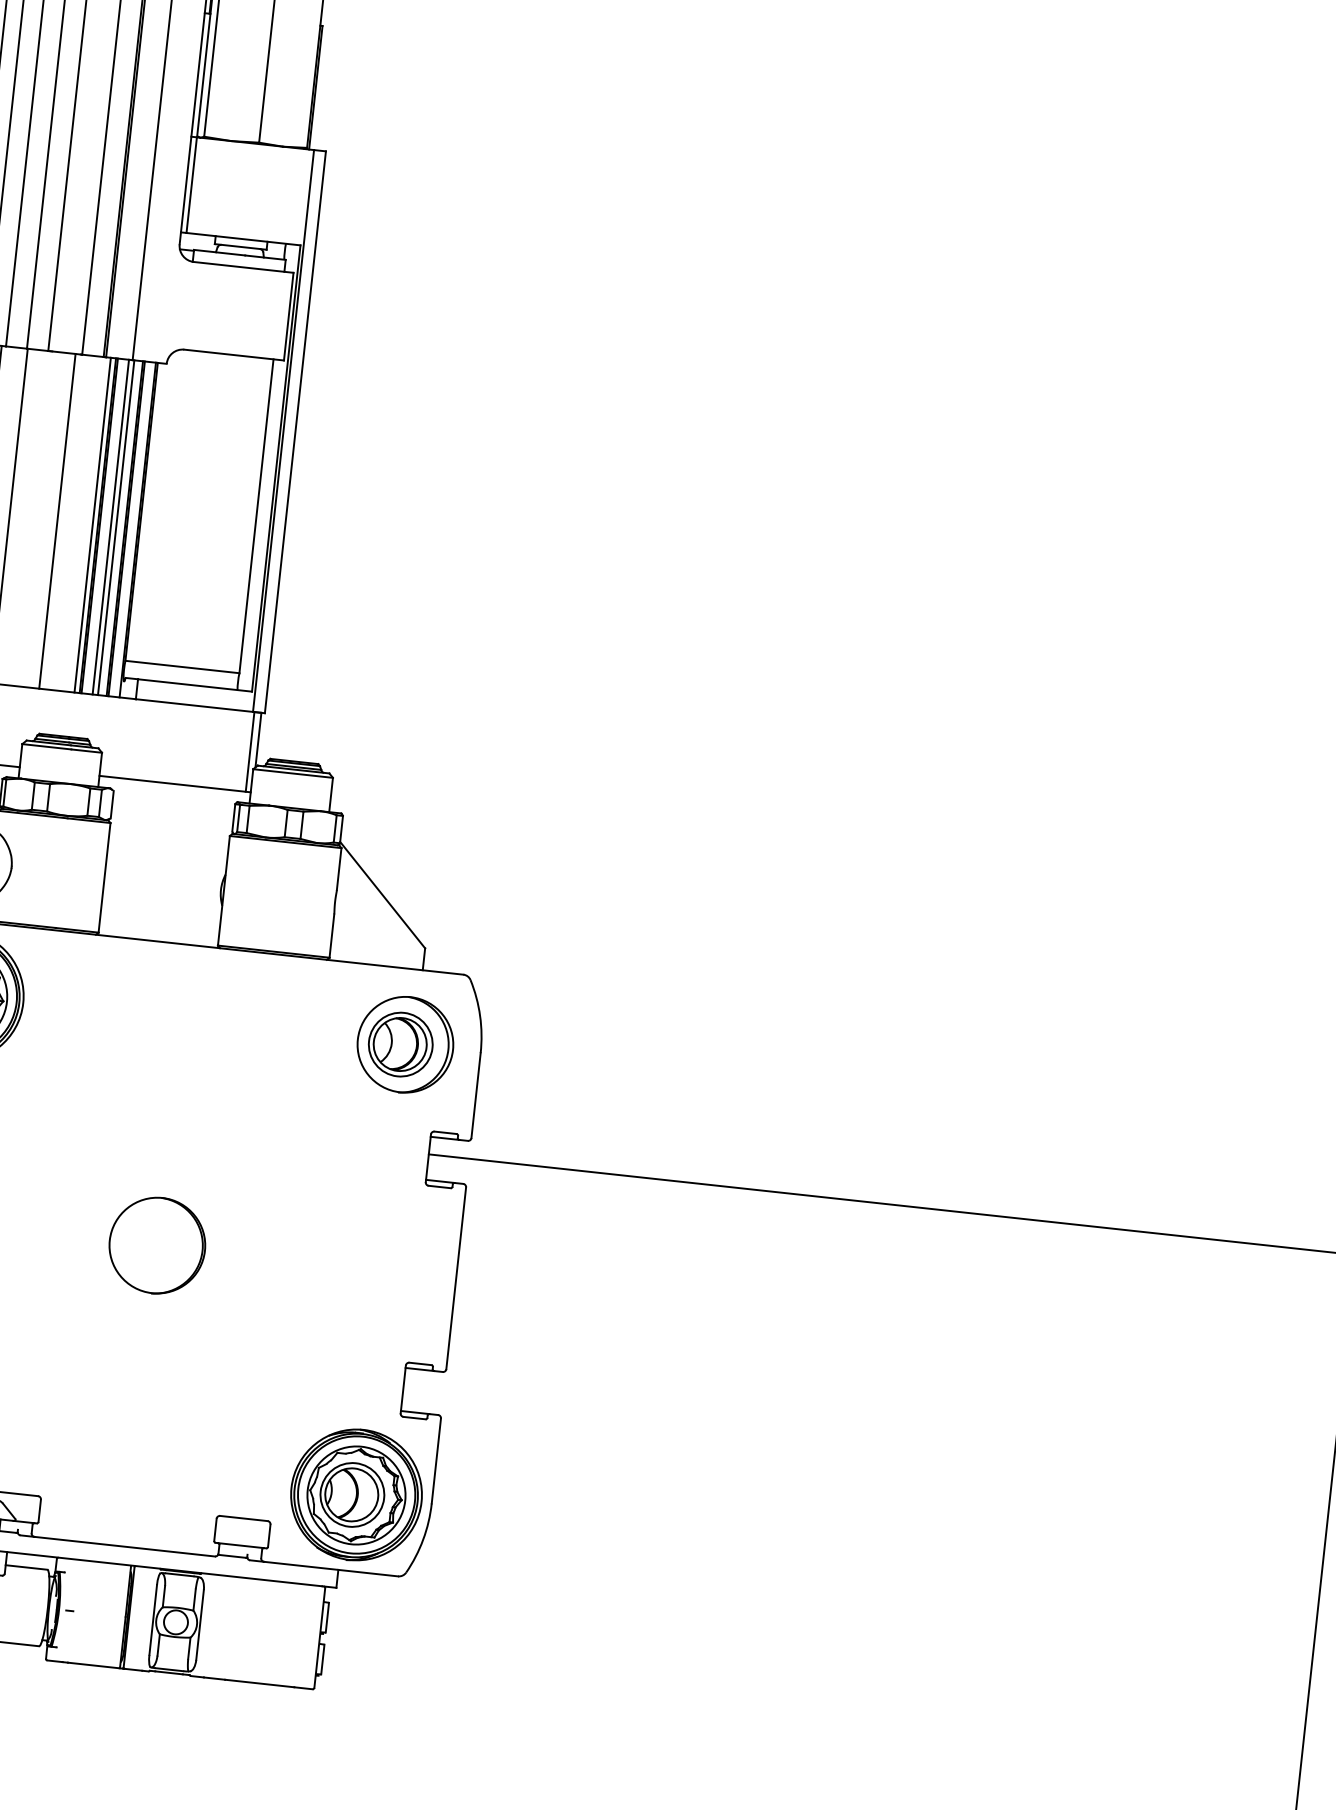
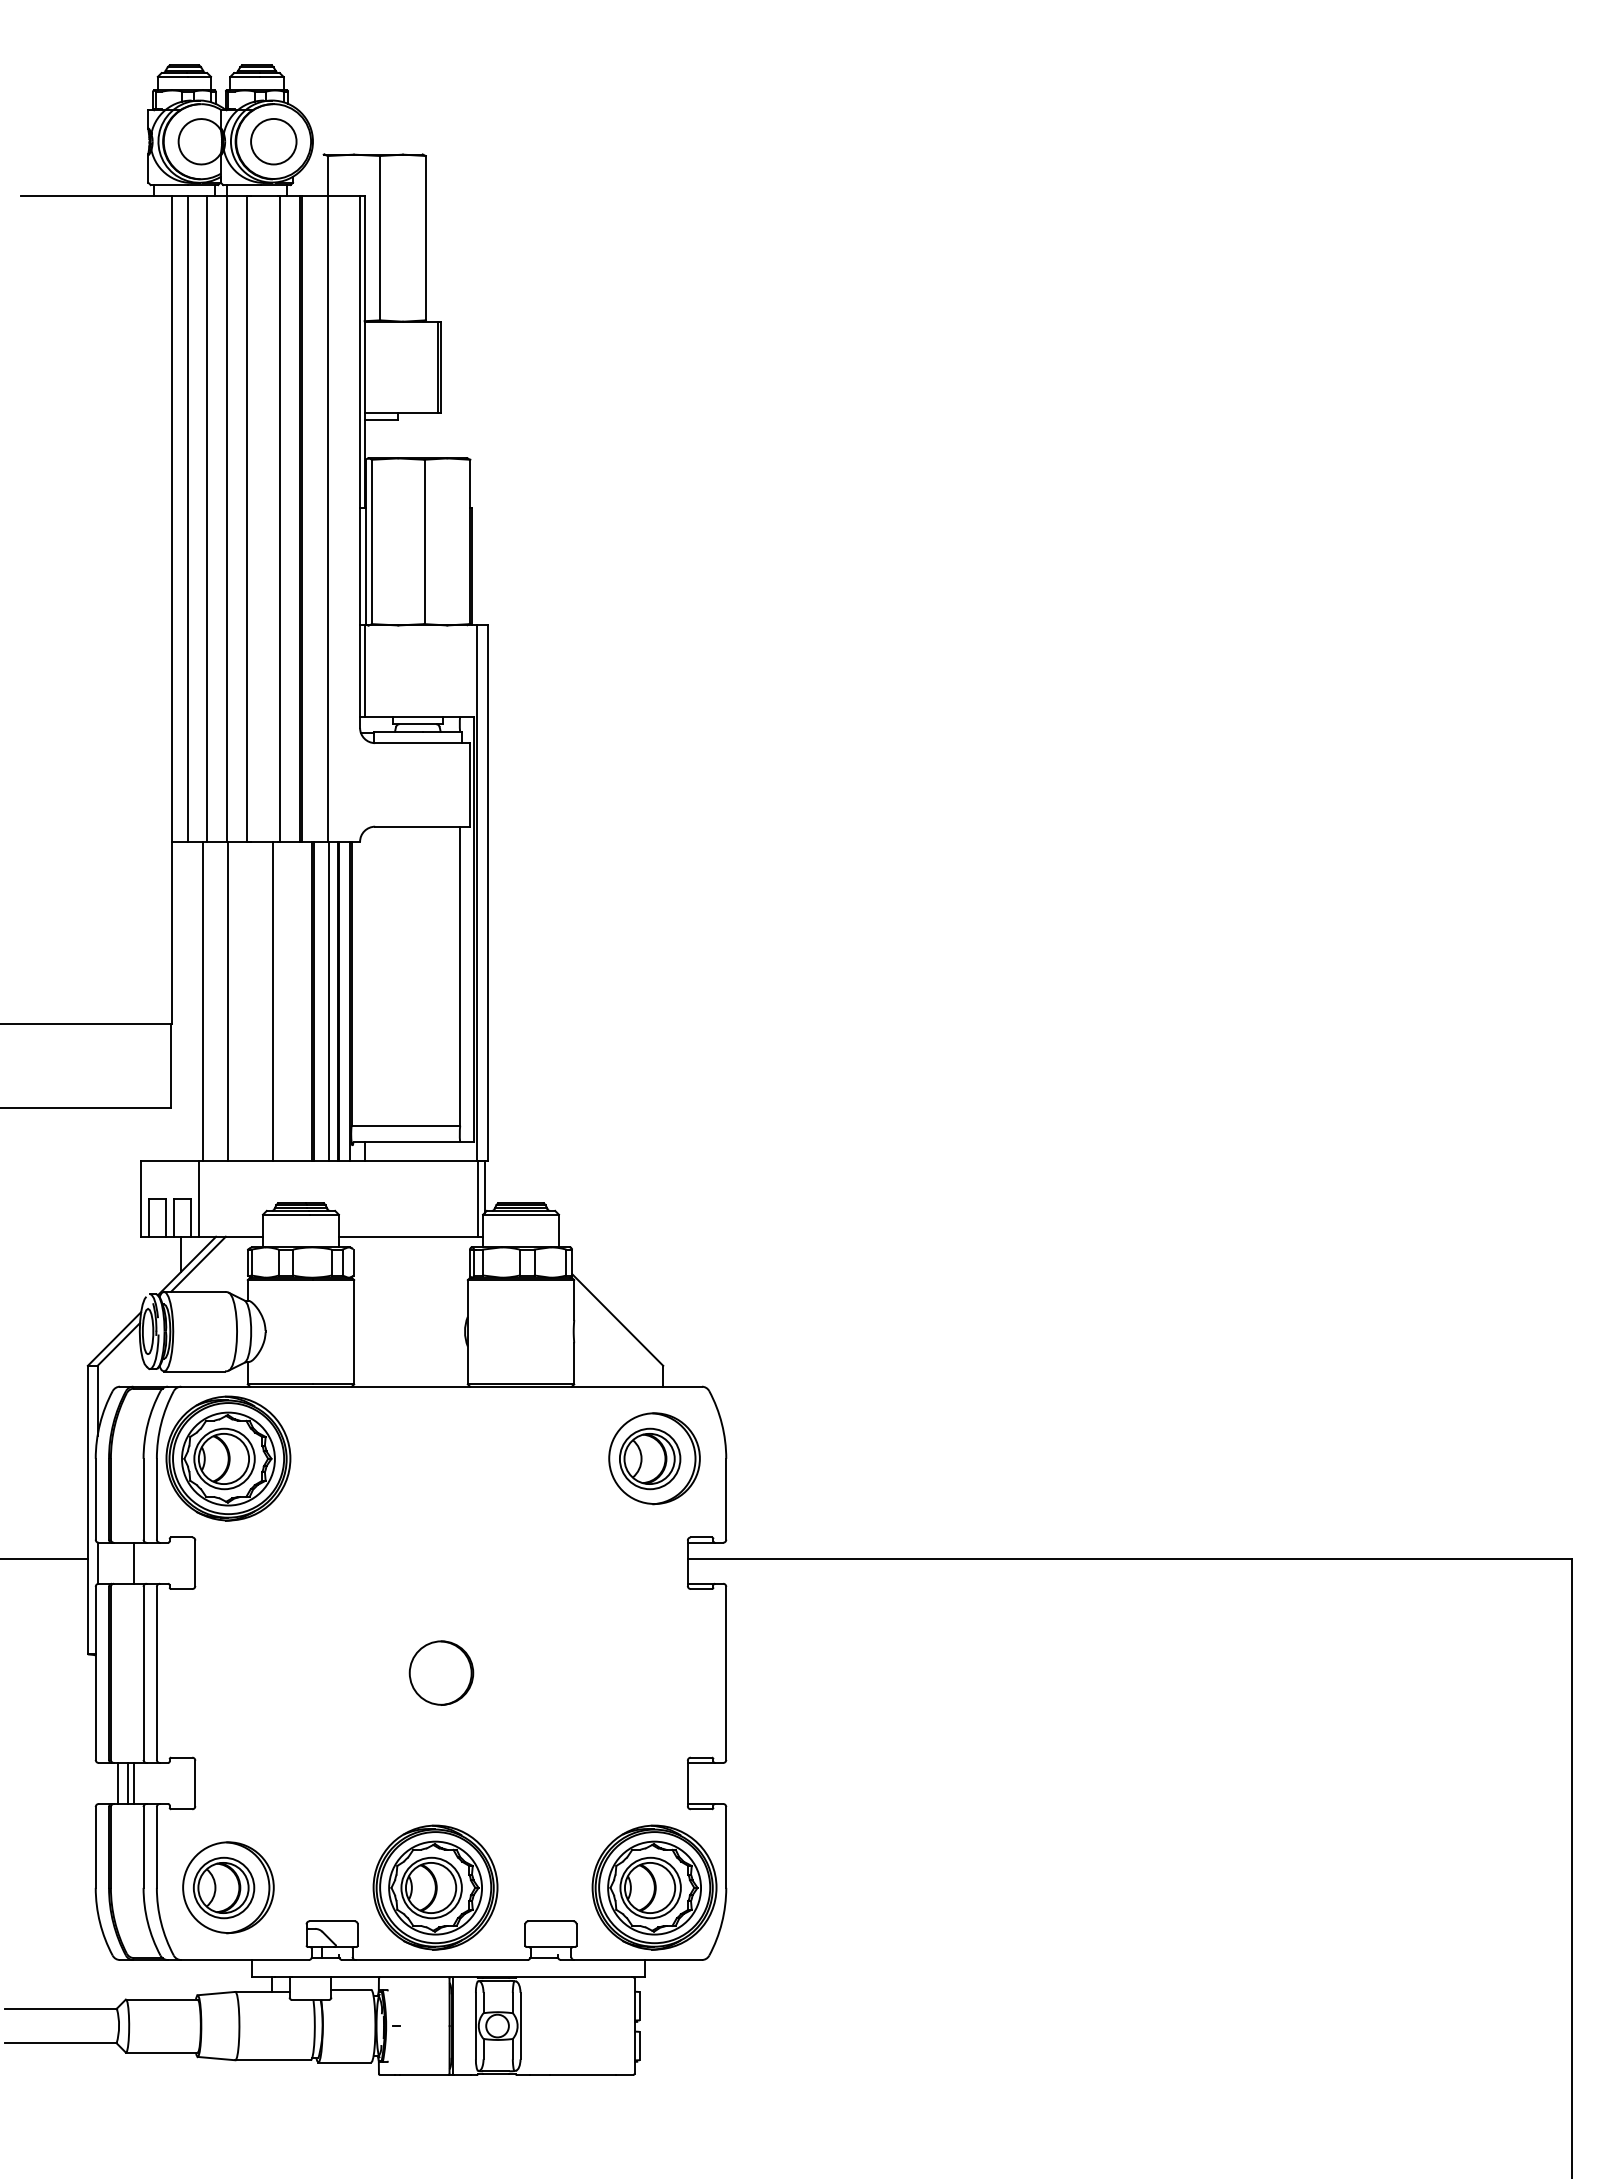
line: (92, 524) -> (306, 1000), removed
line: (111, 526) -> (324, 1000), removed
part: (157, 1244) -> (441, 1672), size x0.7
part: (126, 1469) -> (435, 1887), added

